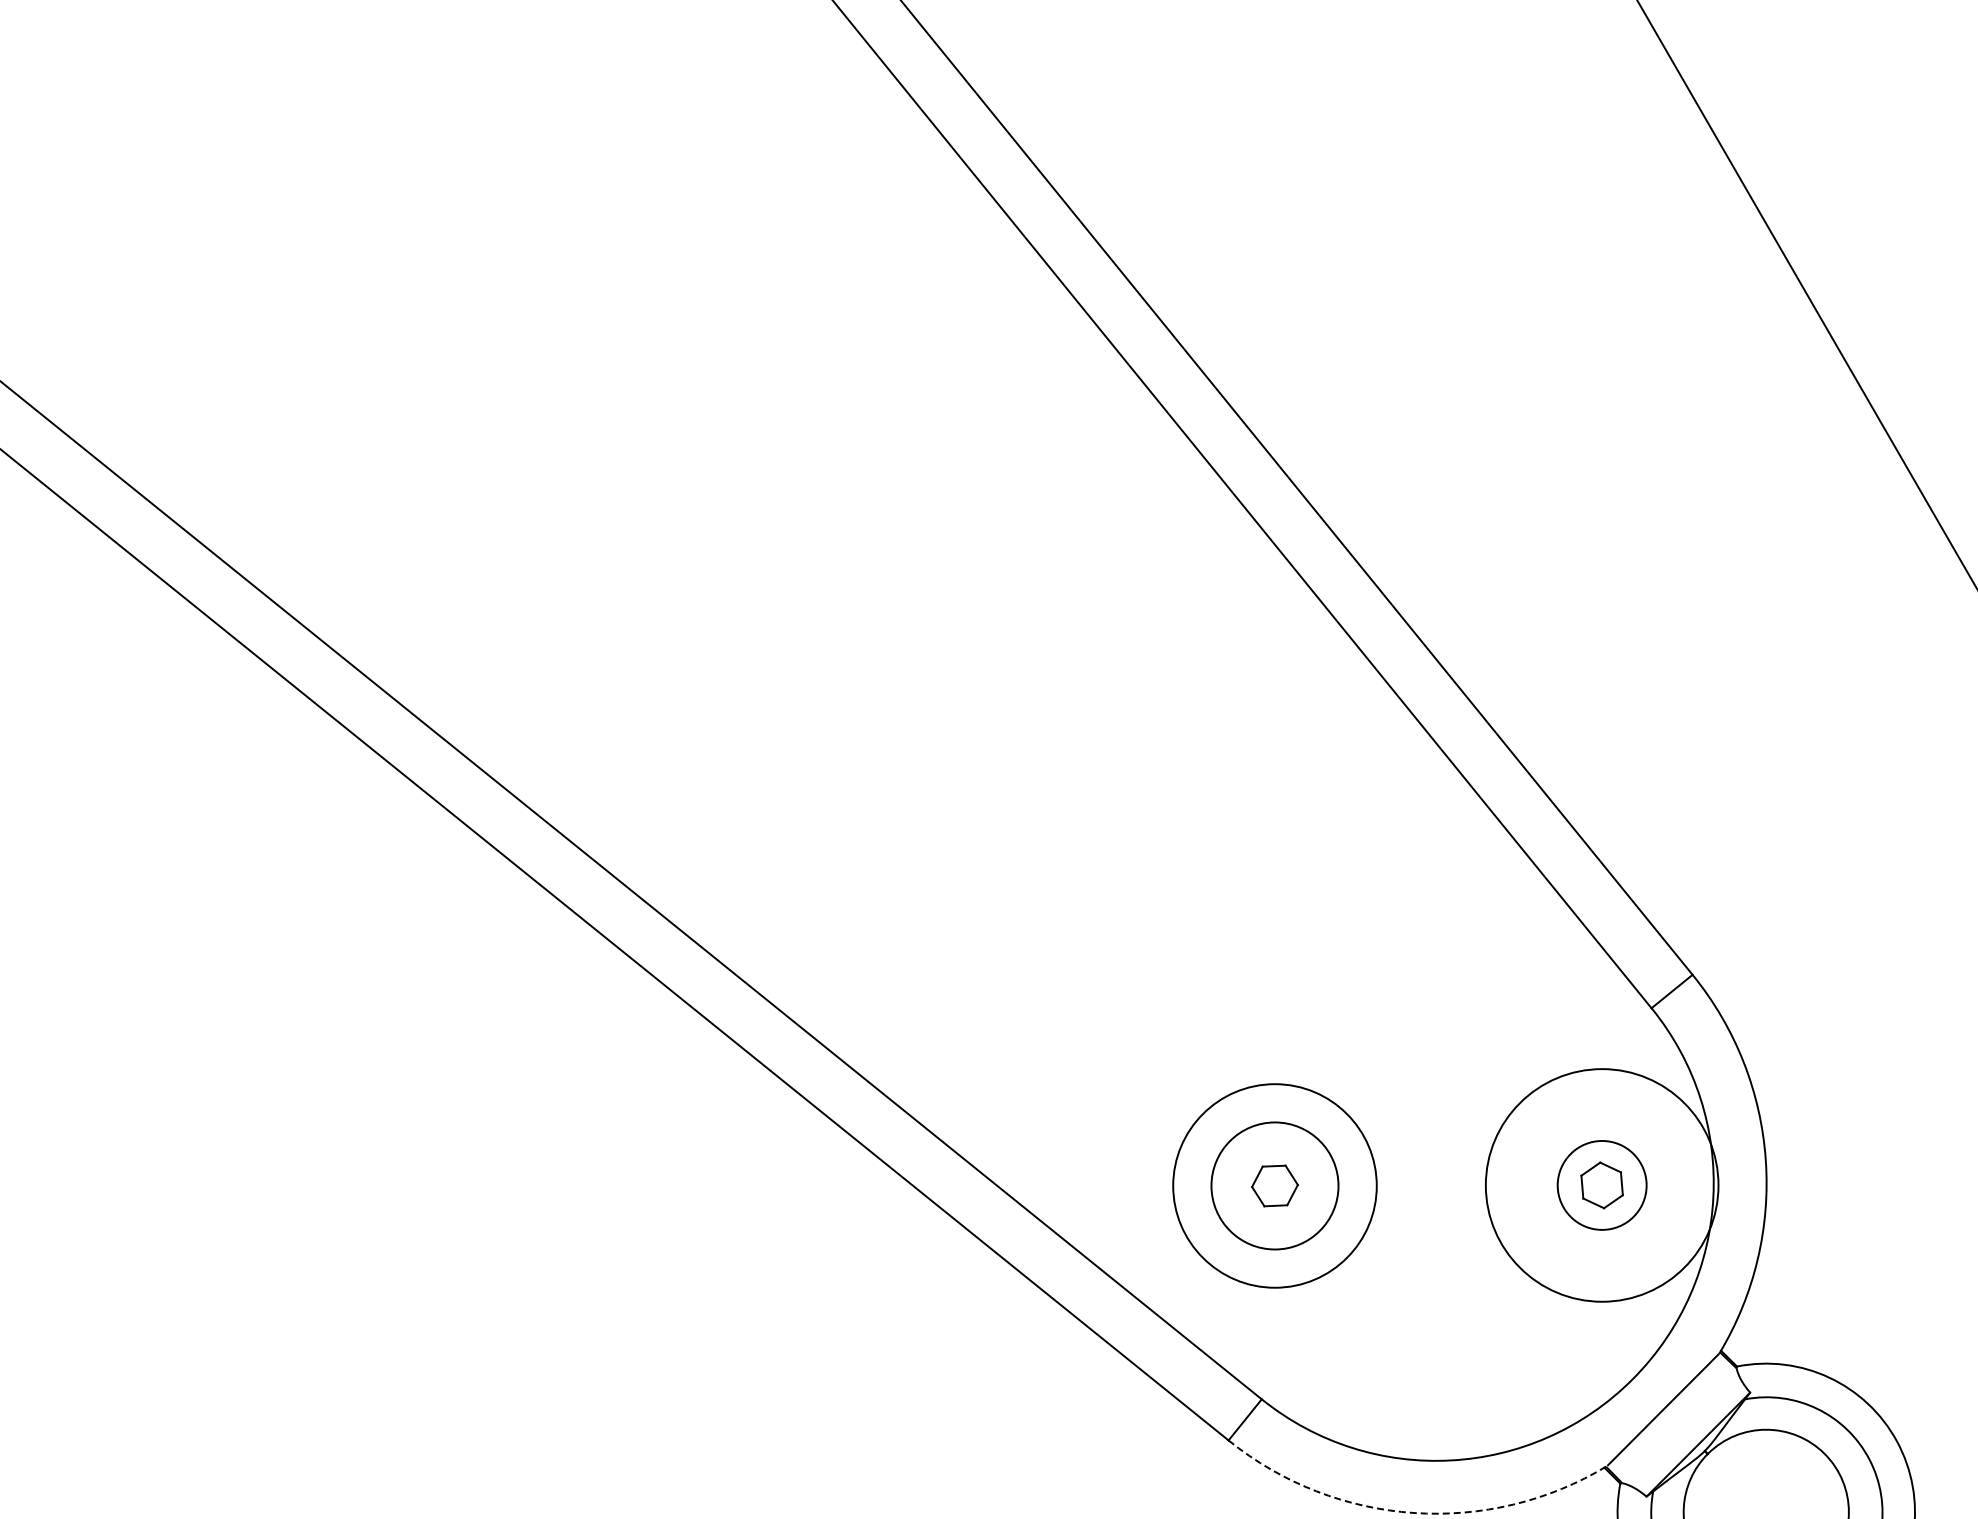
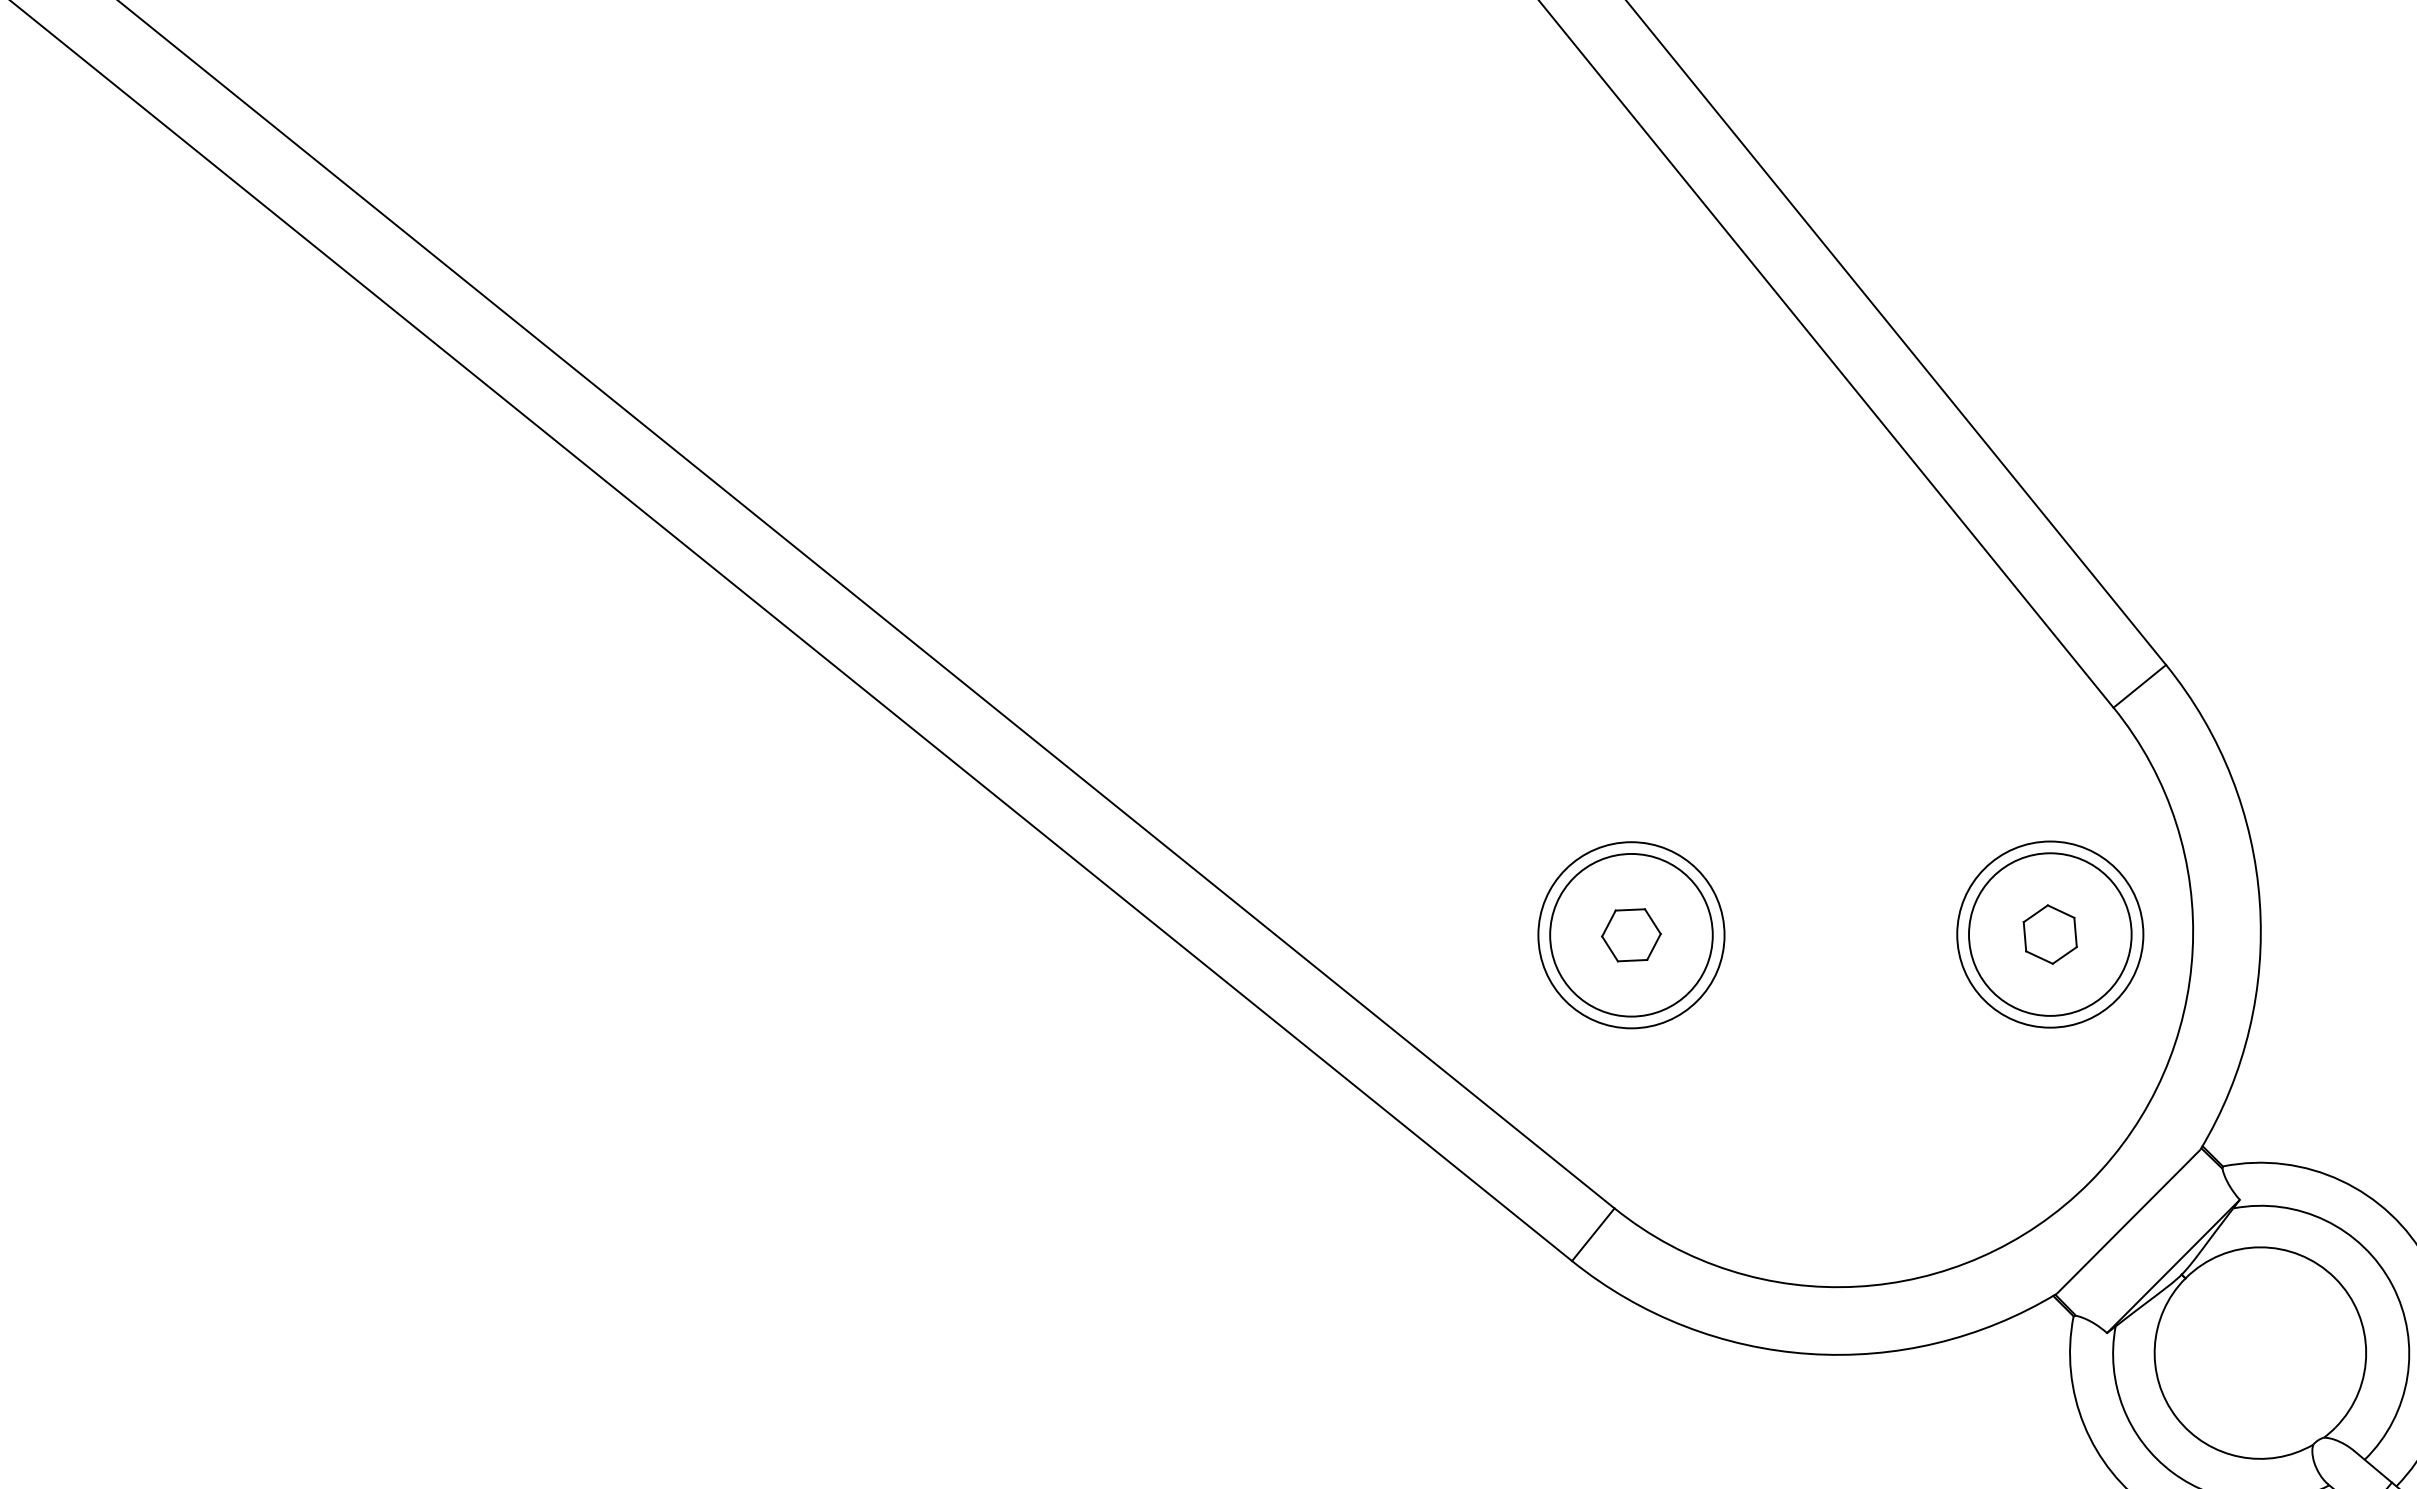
circle: (1601, 1184) -> (2049, 933), size x1.43
circle: (1274, 1185) -> (1630, 934), size x0.71
circle: (1601, 1185) -> (2049, 934), size x0.62
arc: (1413, 1512) -> (1808, 1353), dashed -> solid

